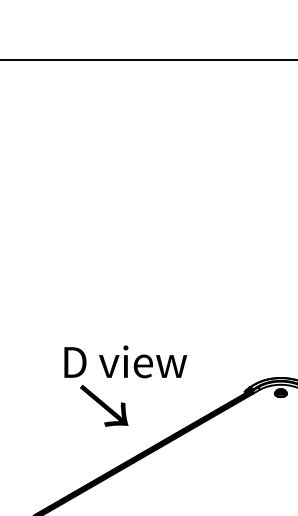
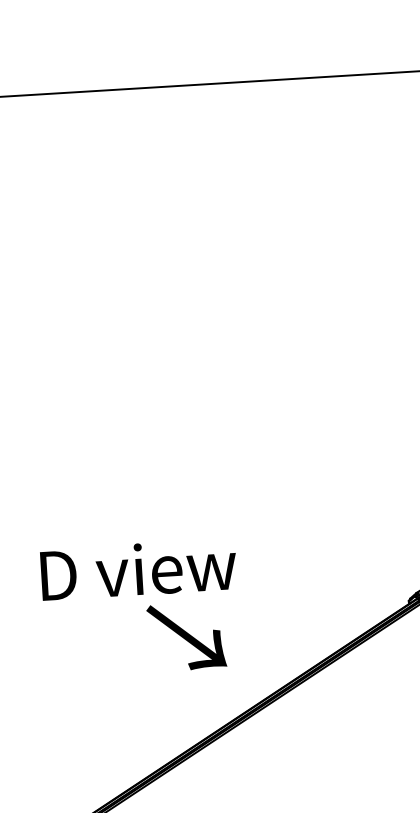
text: (125, 361) -> (138, 569), moved

